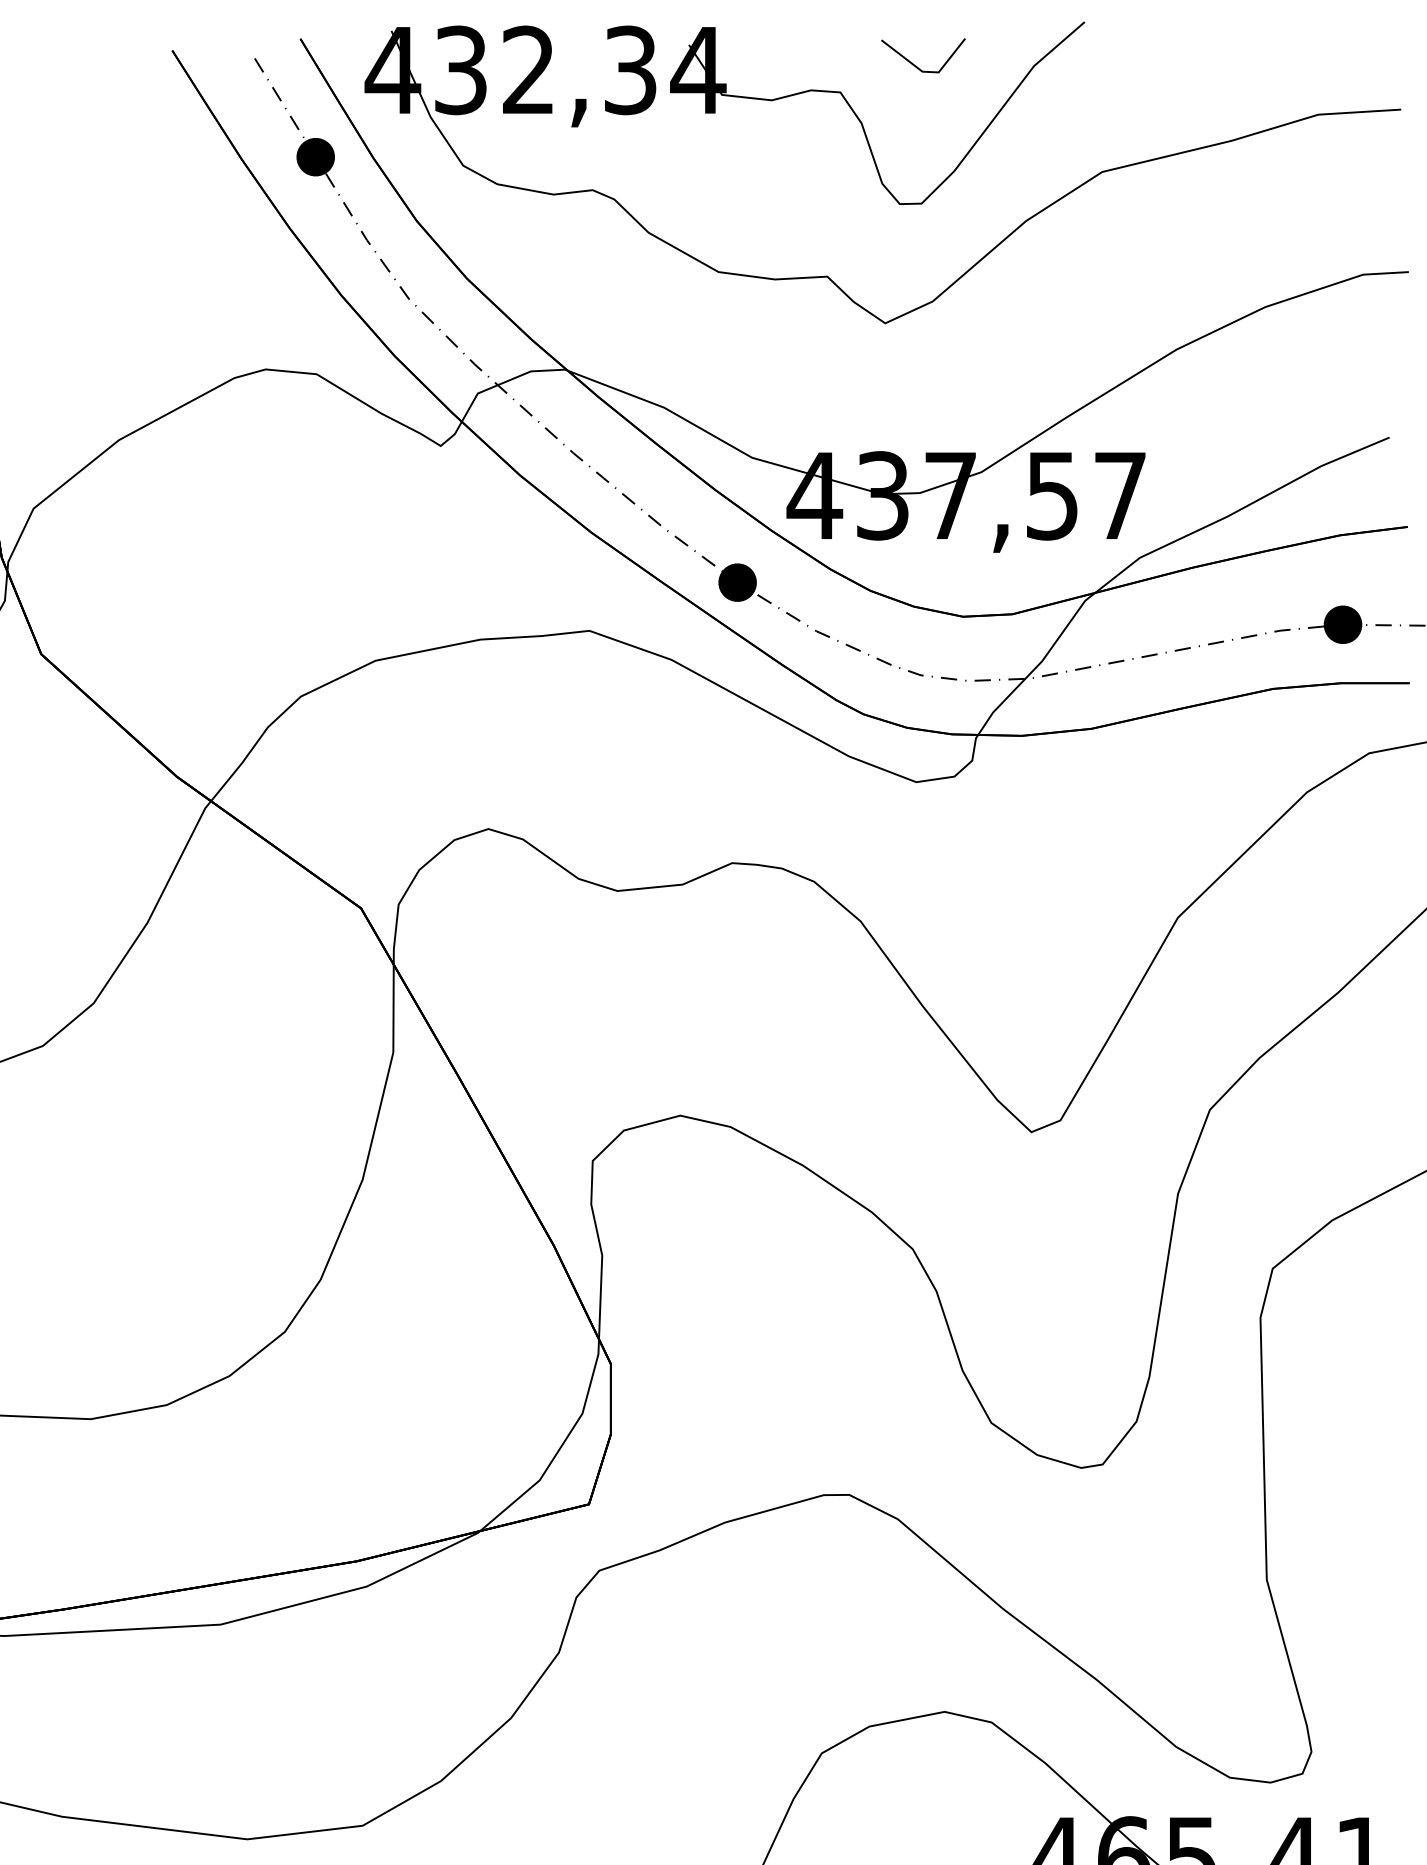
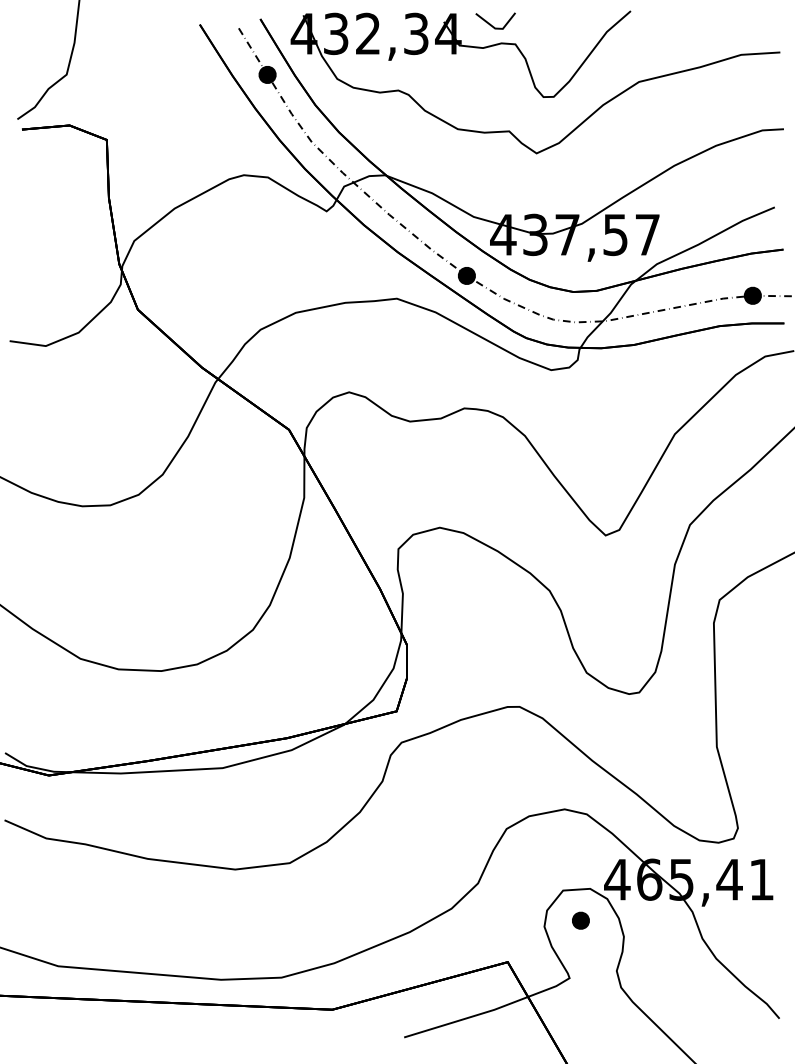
line: (914, 63) -> (491, 24), moved

